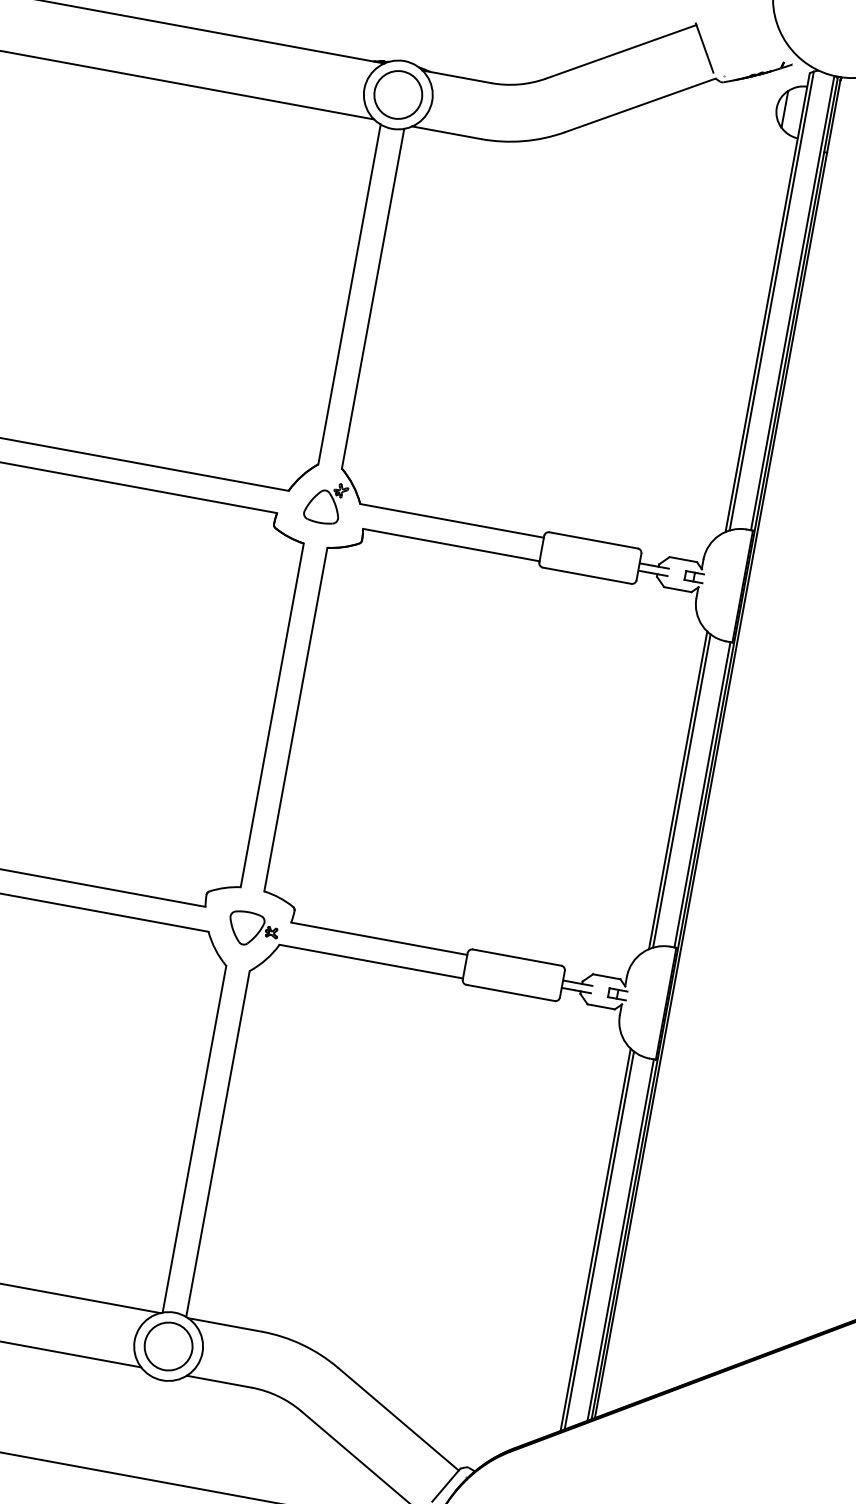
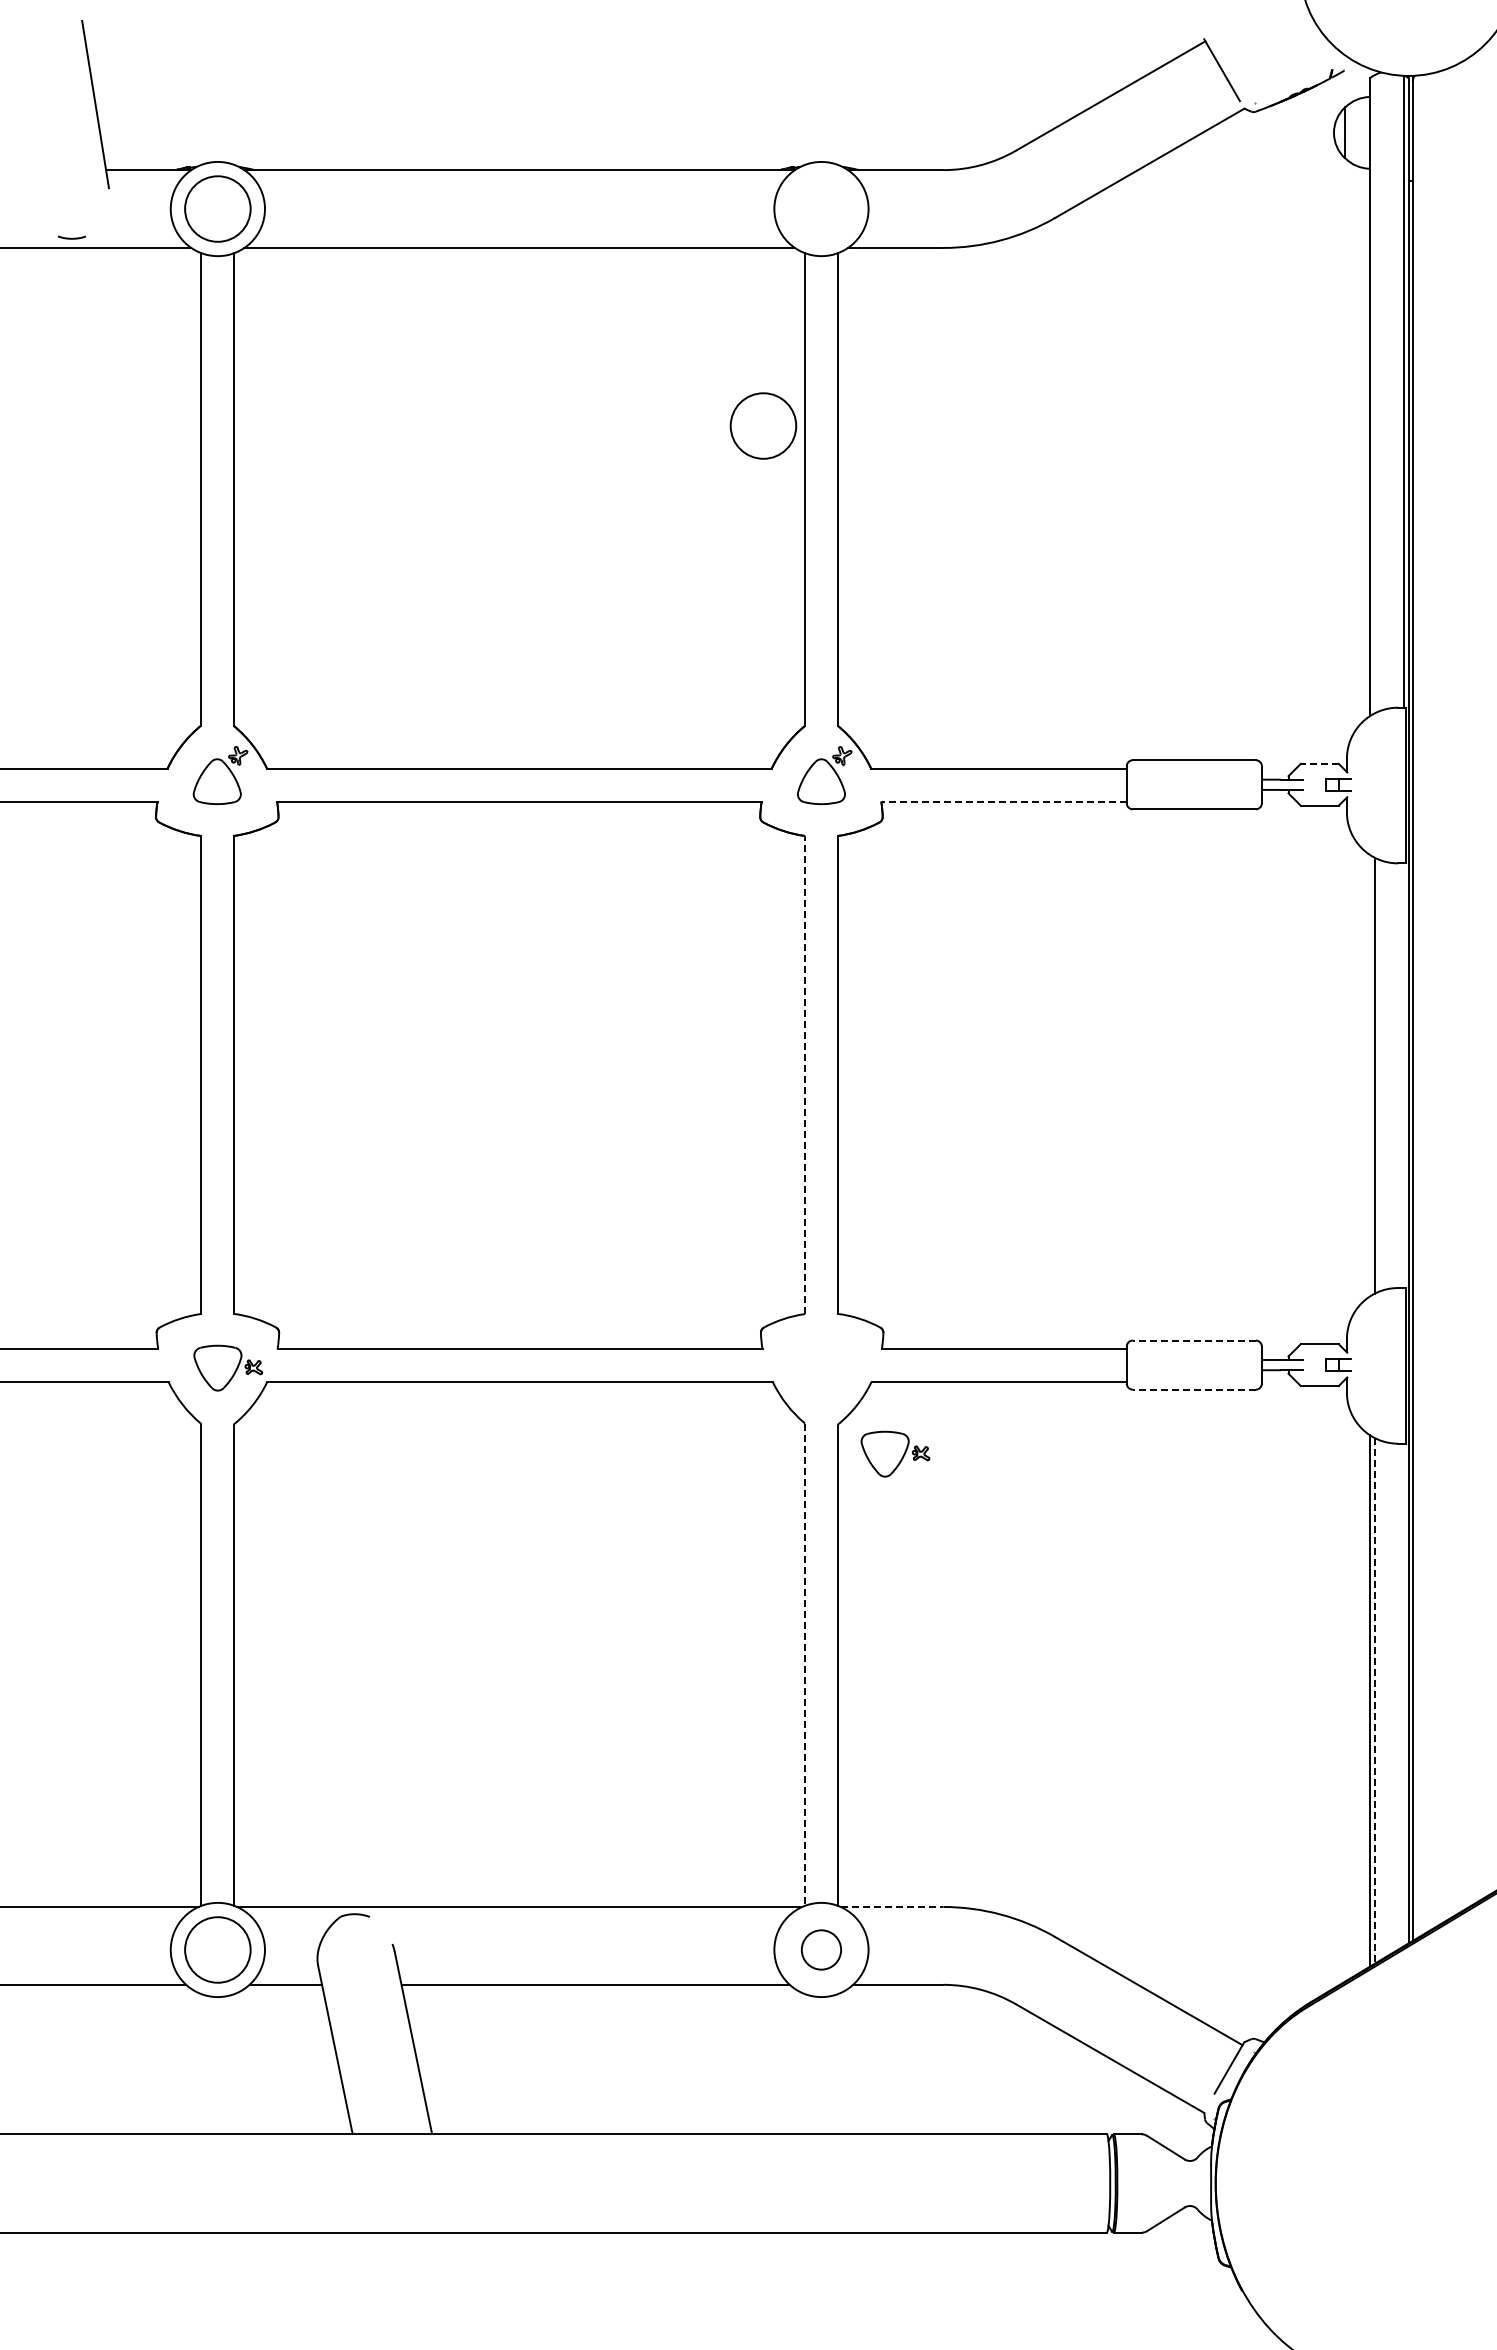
circle: (398, 94) -> (763, 425), moved
line: (771, 300) -> (1374, 393), removed
line: (451, 545) -> (1004, 801), solid -> dashed
line: (683, 559) -> (1319, 763), solid -> dashed
line: (272, 715) -> (805, 1074), solid -> dashed
line: (677, 790) -> (1369, 1075), removed
line: (702, 794) -> (1403, 1075), removed
part: (253, 929) -> (895, 1453), moved
line: (516, 957) -> (1193, 1340), solid -> dashed
line: (510, 992) -> (1193, 1389), solid -> dashed
line: (194, 1139) -> (805, 1665), solid -> dashed
line: (620, 1239) -> (1403, 1694), removed
line: (599, 1240) -> (1374, 1700), solid -> dashed
line: (225, 1325) -> (892, 1907), solid -> dashed
circle: (168, 1346) -> (821, 1949), size x0.6

